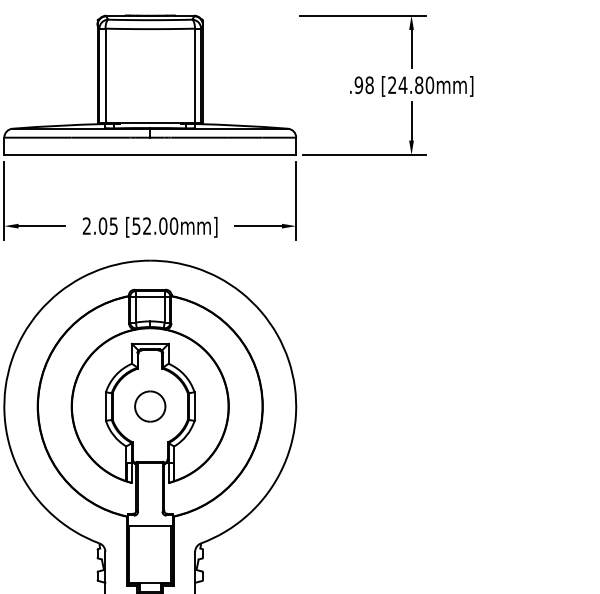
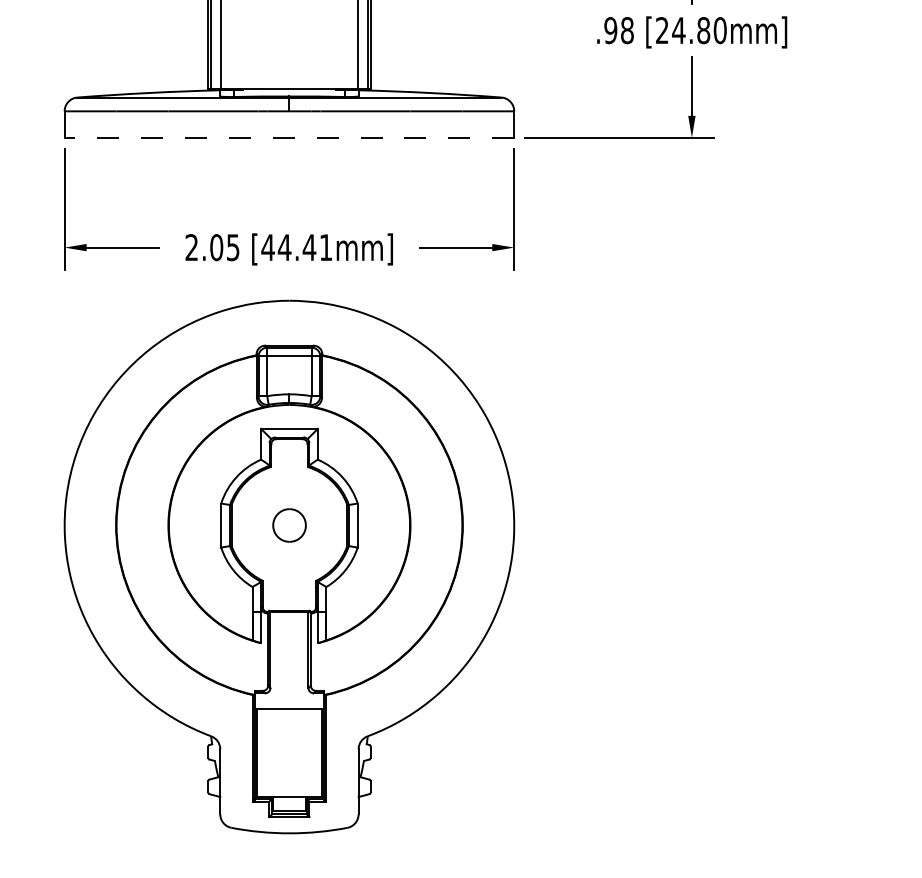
line: (150, 154) -> (289, 137), solid -> dashed
text: (155, 225) -> (297, 246), [52.00mm] -> [44.41mm]
part: (150, 406) -> (289, 525), size x0.7

